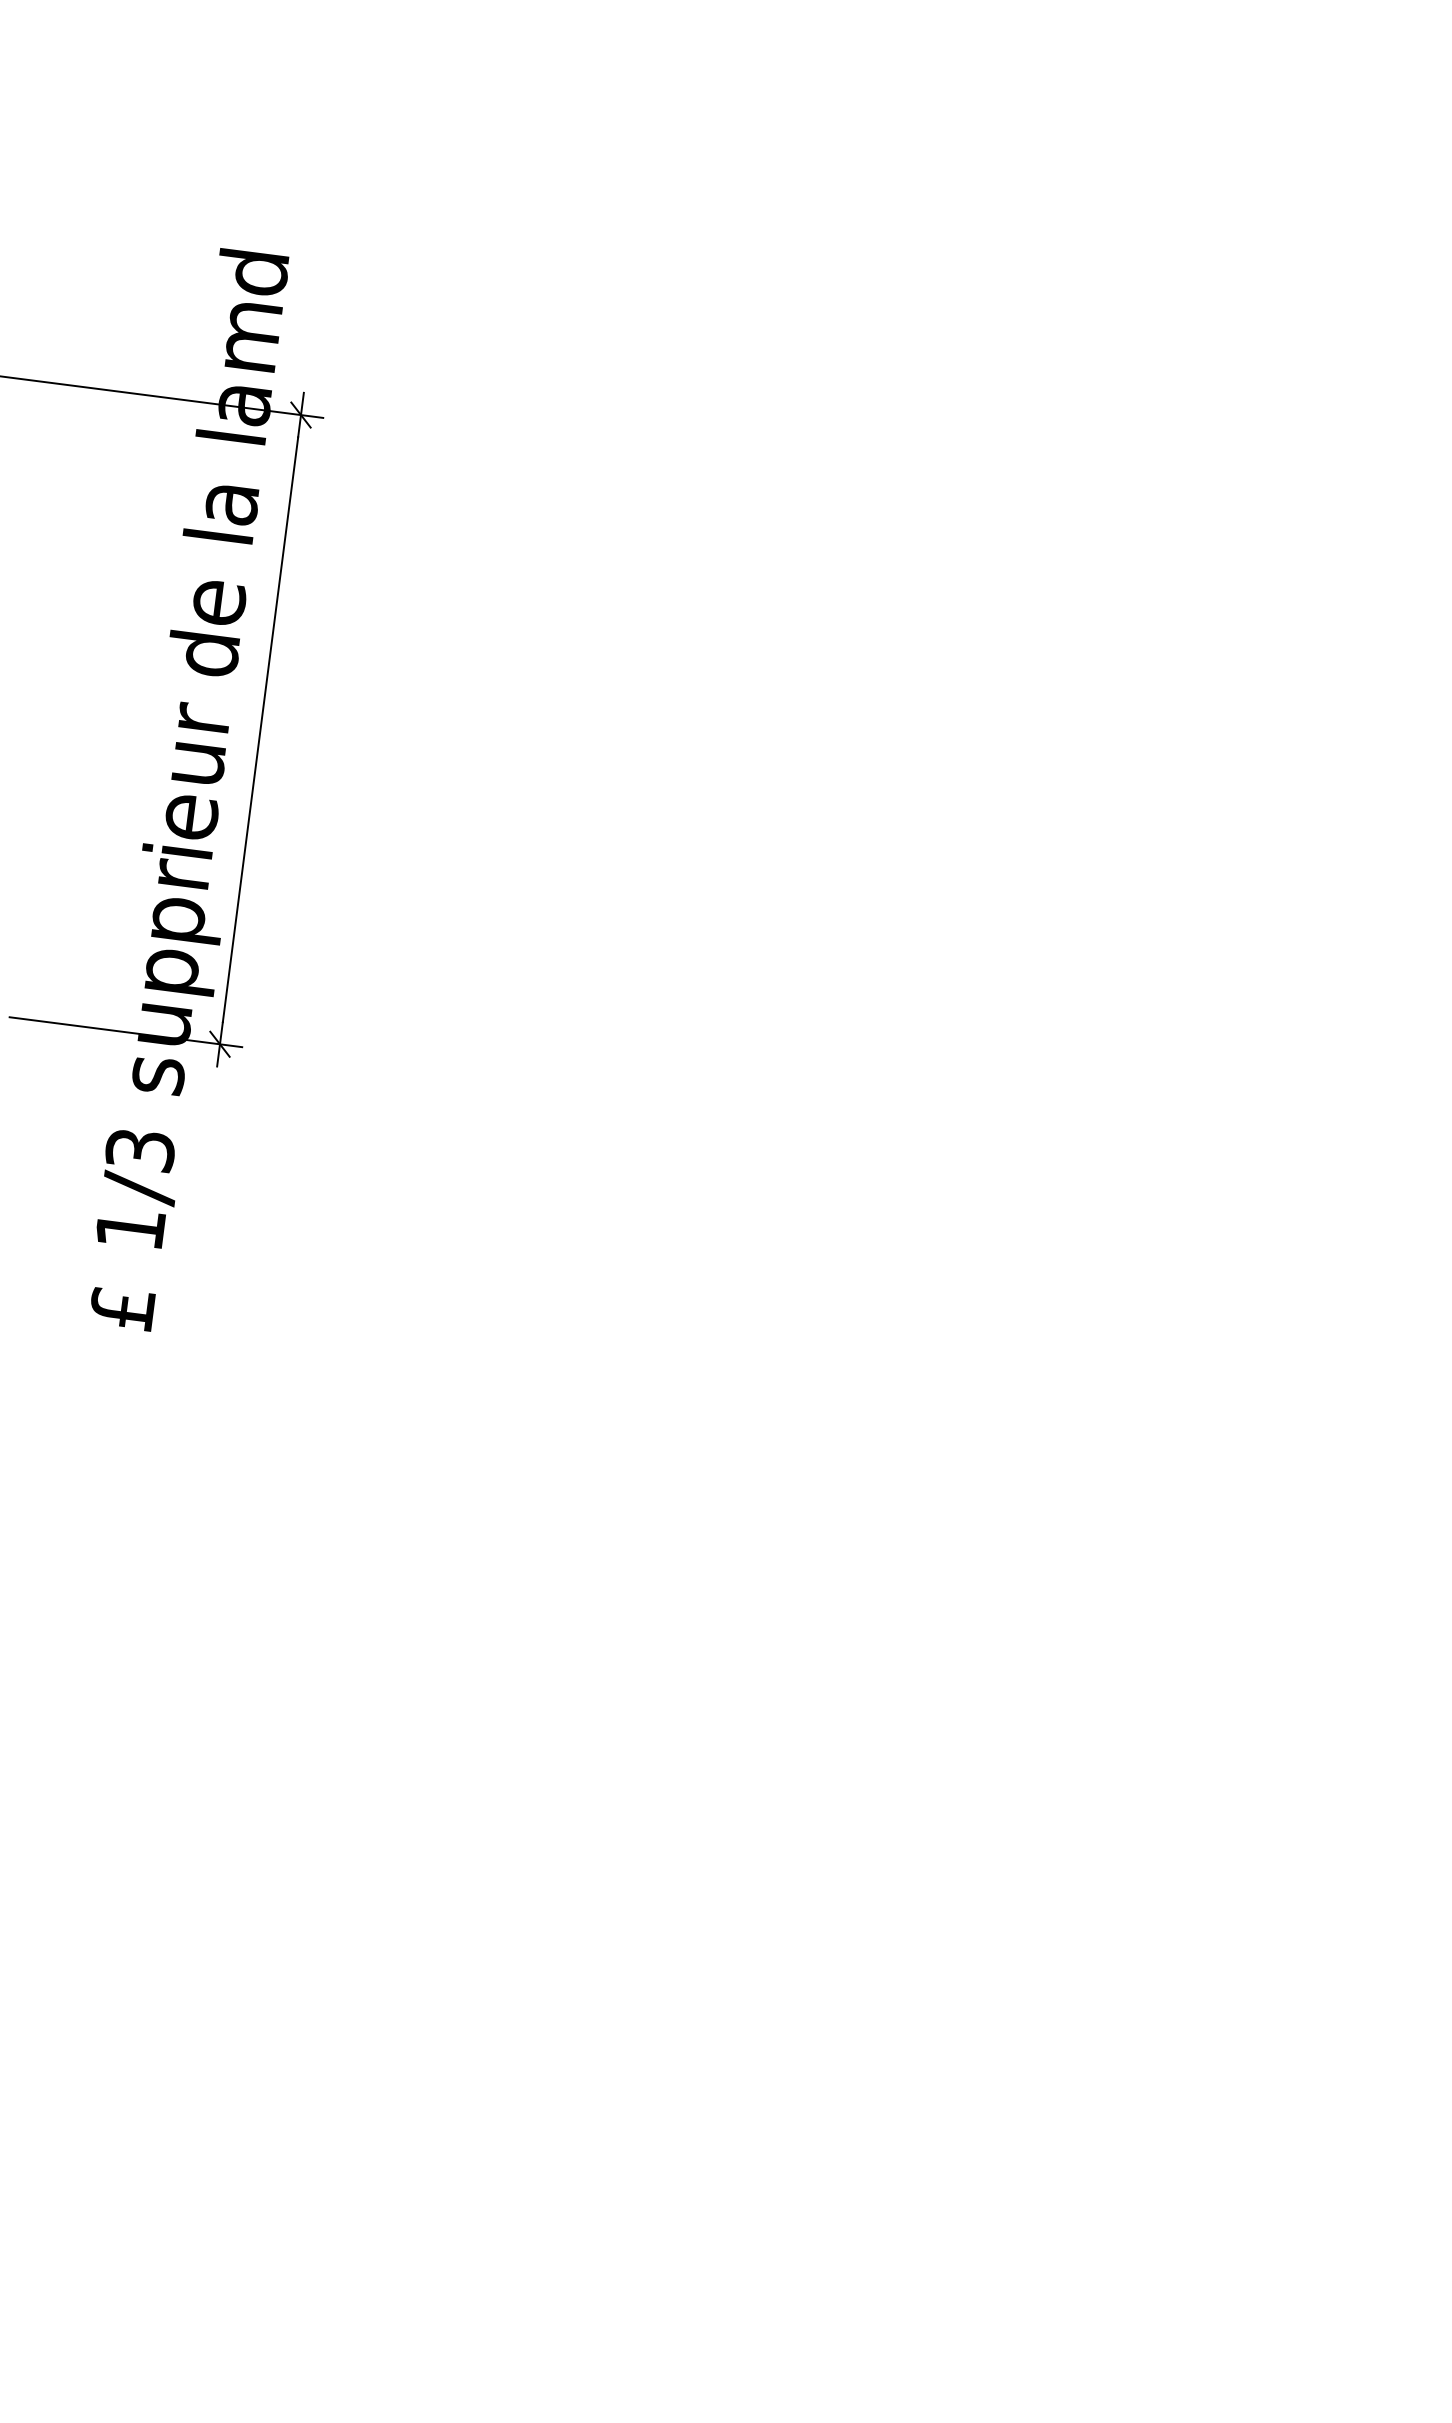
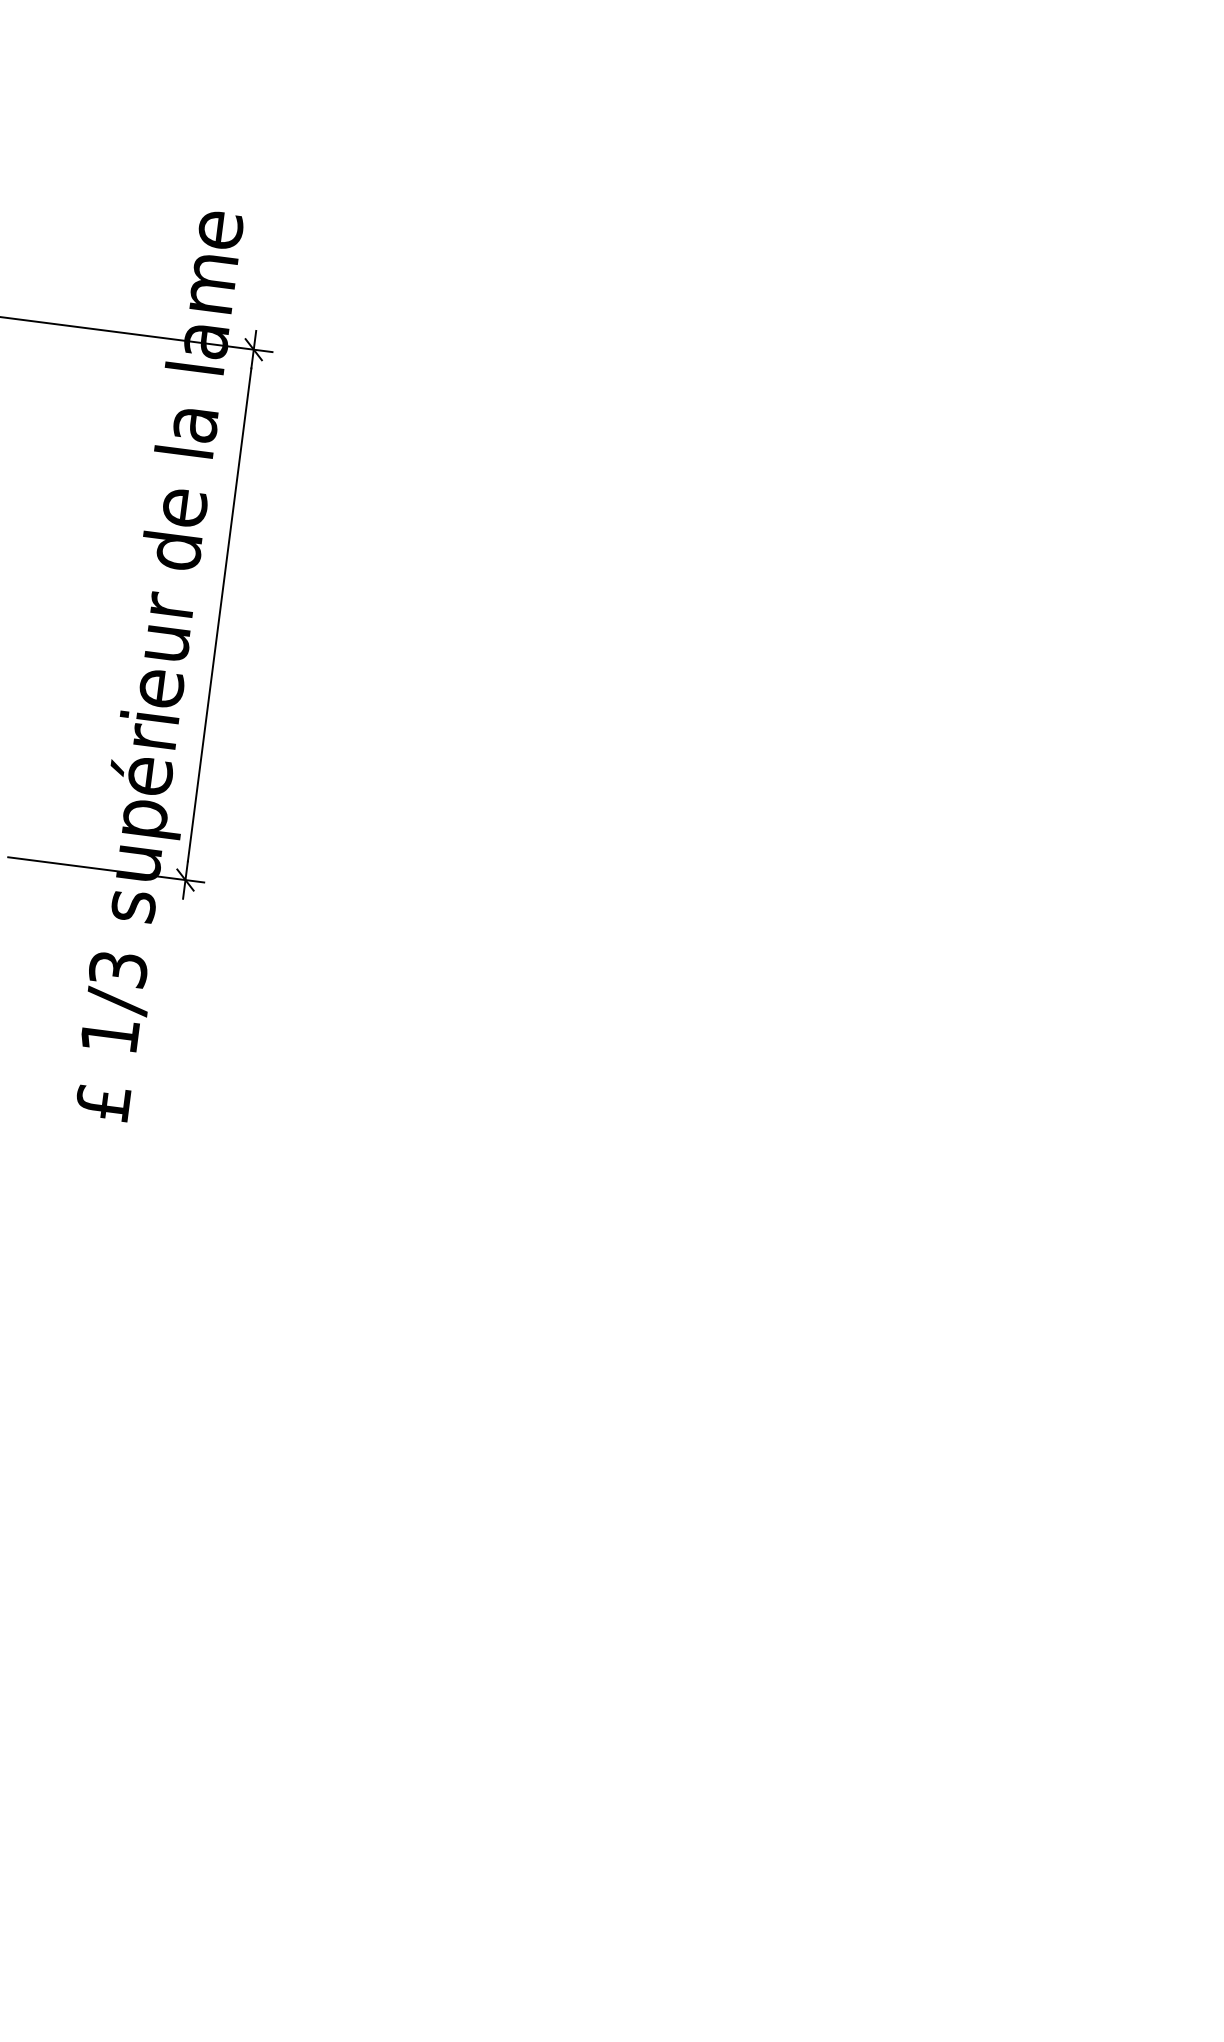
text: (254, 271) -> (214, 228), d -> e
text: (175, 921) -> (147, 776), p -> é

